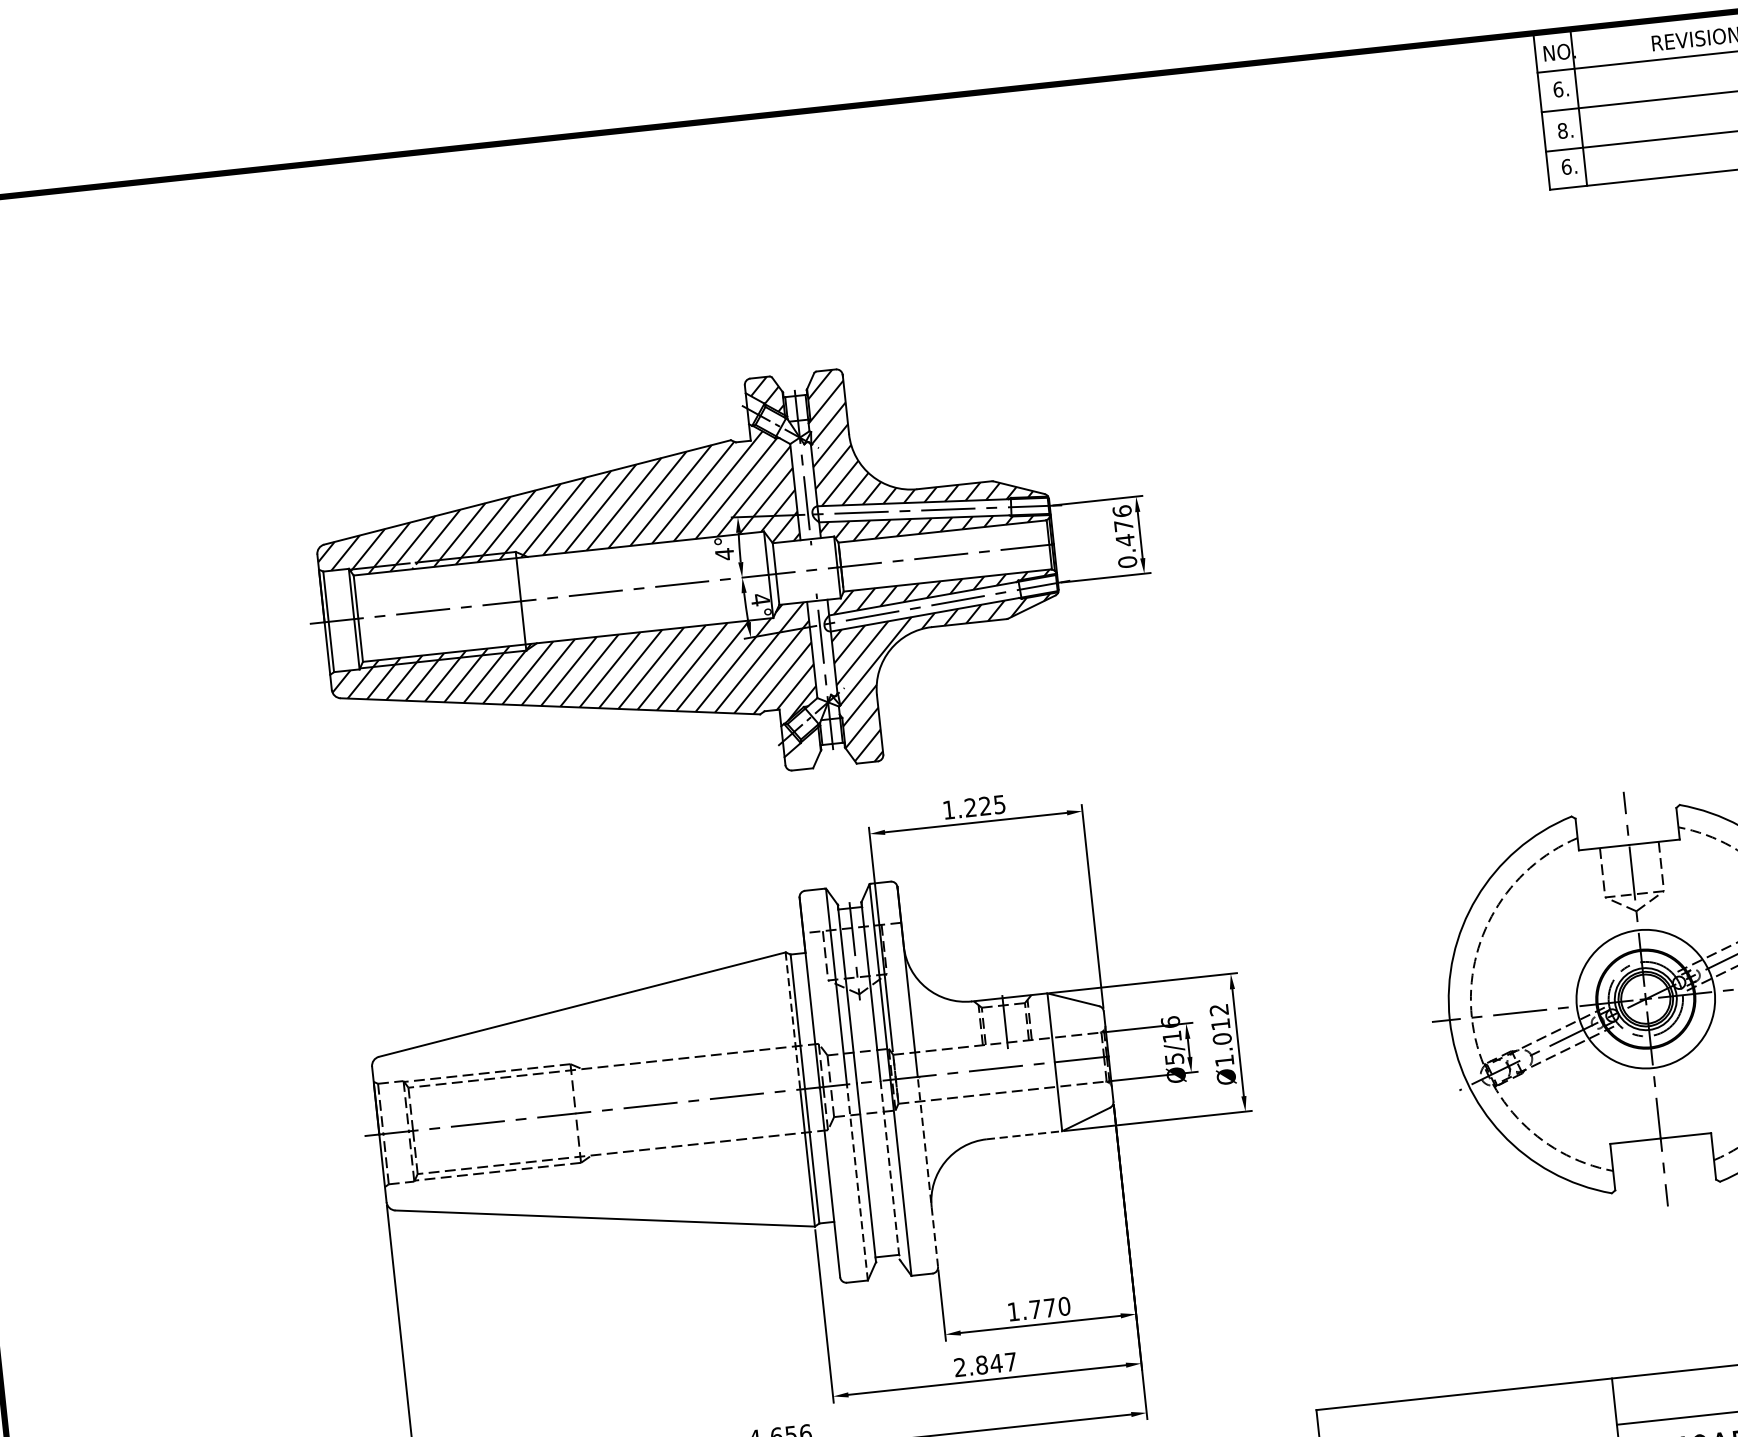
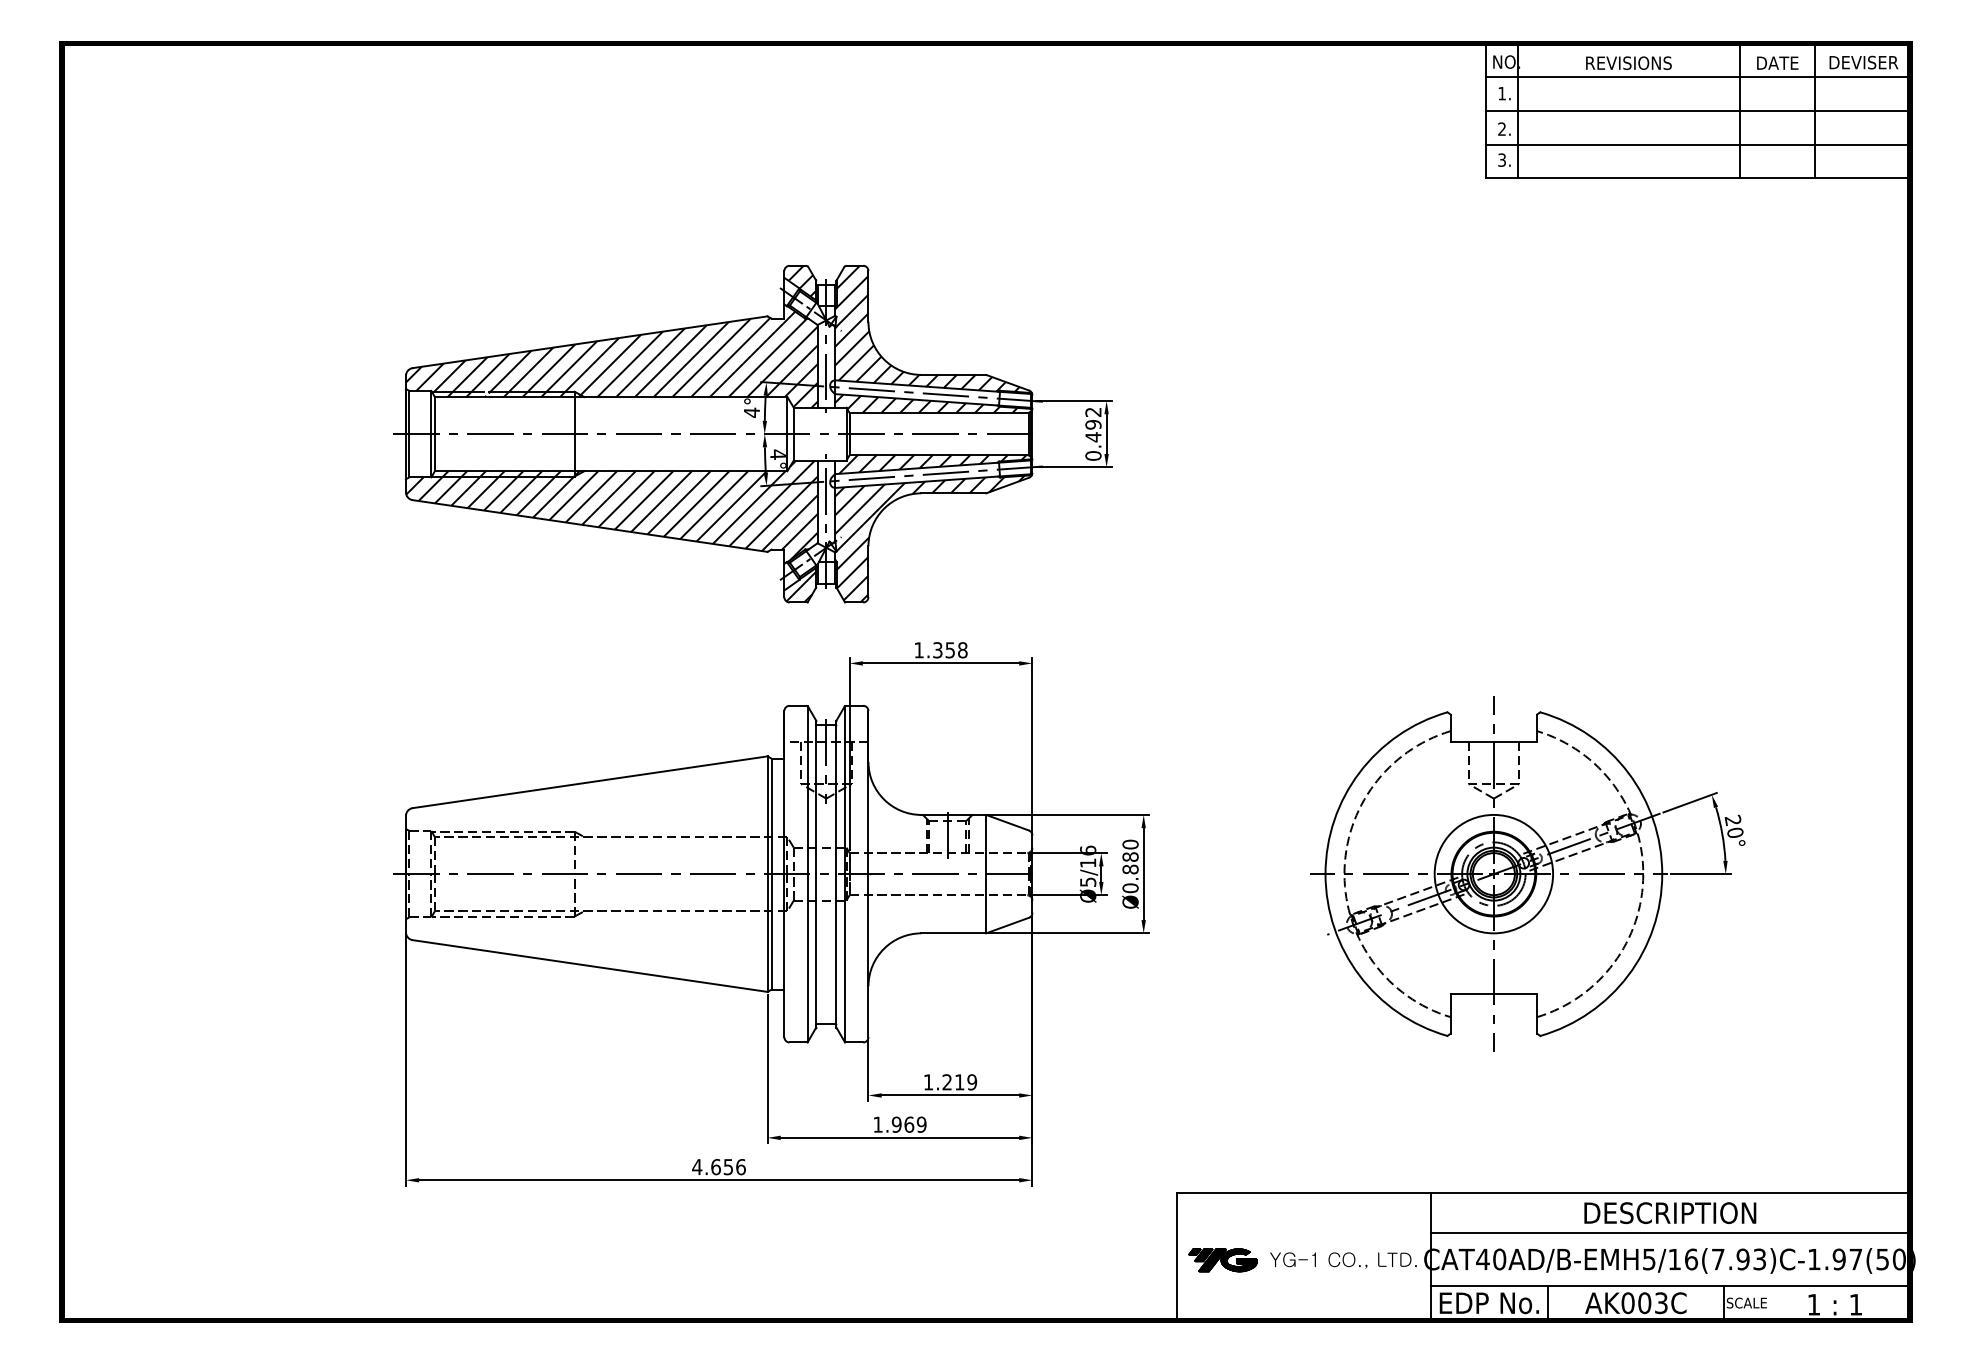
text: (1558, 89) -> (1502, 93), 6. -> 1.
text: (1563, 130) -> (1502, 128), 8. -> 2.
text: (1566, 166) -> (1502, 159), 6. -> 3.
text: (1123, 518) -> (1093, 418), 0.476 -> 0.492
hatch: (803, 751) -> (800, 587), added
text: (985, 806) -> (950, 650), 1.225 -> 1.358
line: (792, 1021) -> (767, 815), dashed -> solid
text: (1221, 1035) -> (1130, 866), Ø1.012 -> Ø0.880
line: (1024, 1135) -> (953, 933), dashed -> solid
line: (890, 1169) -> (836, 950), dashed -> solid
line: (927, 1171) -> (868, 955), dashed -> solid
line: (857, 1181) -> (807, 957), dashed -> solid
text: (1049, 1308) -> (959, 1082), 1.770 -> 1.219
text: (985, 1364) -> (899, 1124), 2.847 -> 1.969

